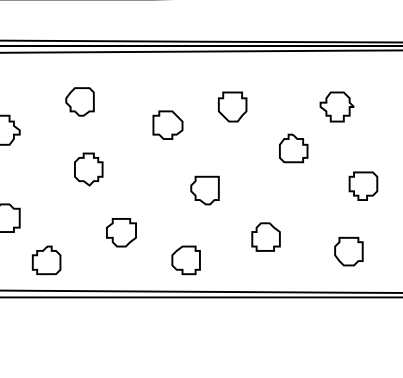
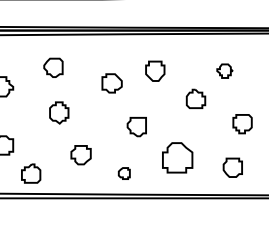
part: (336, 105) -> (224, 70), size x0.7
part: (265, 237) -> (177, 158), size x1.6
part: (186, 260) -> (124, 173), size x0.6

